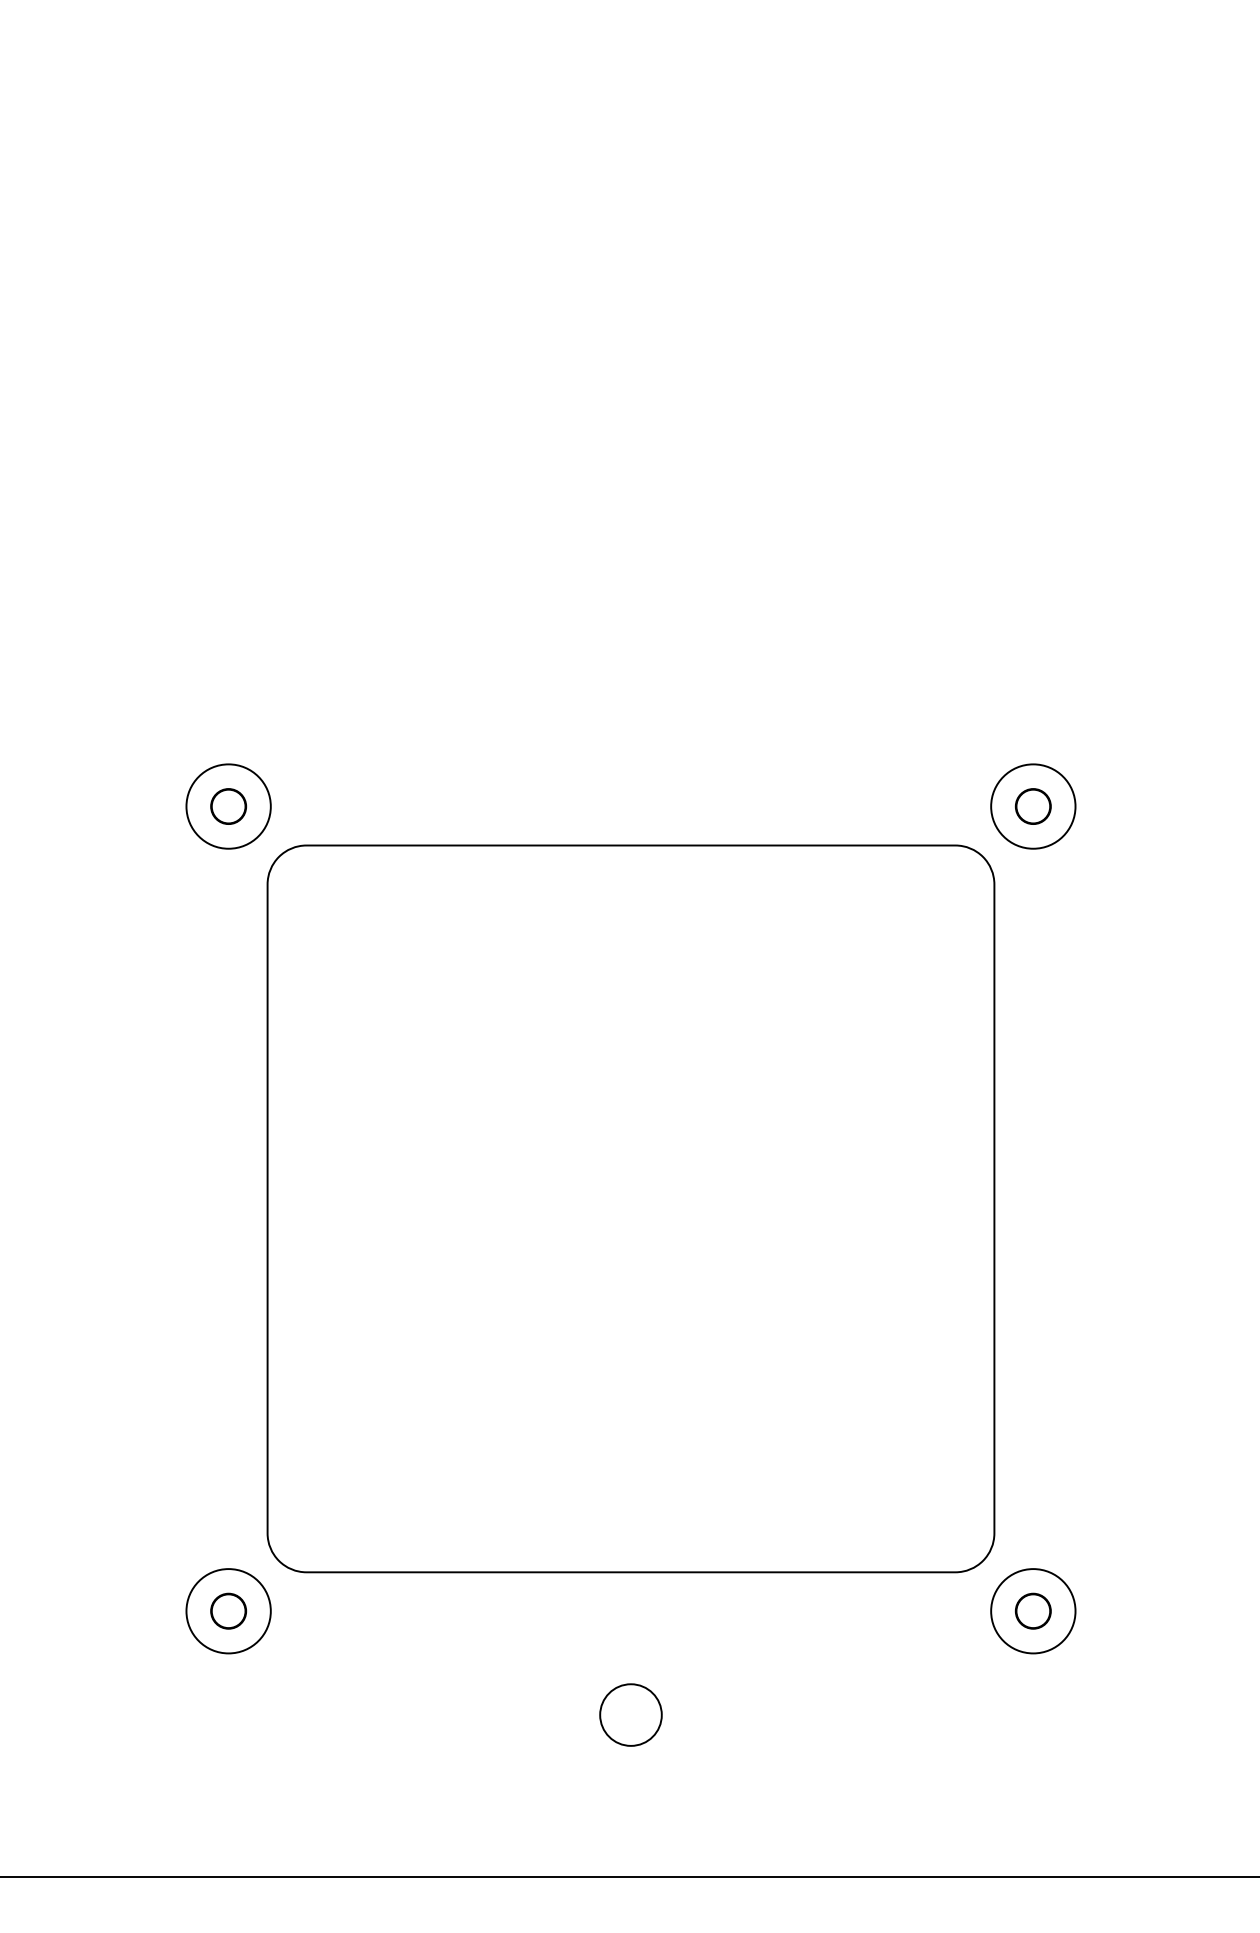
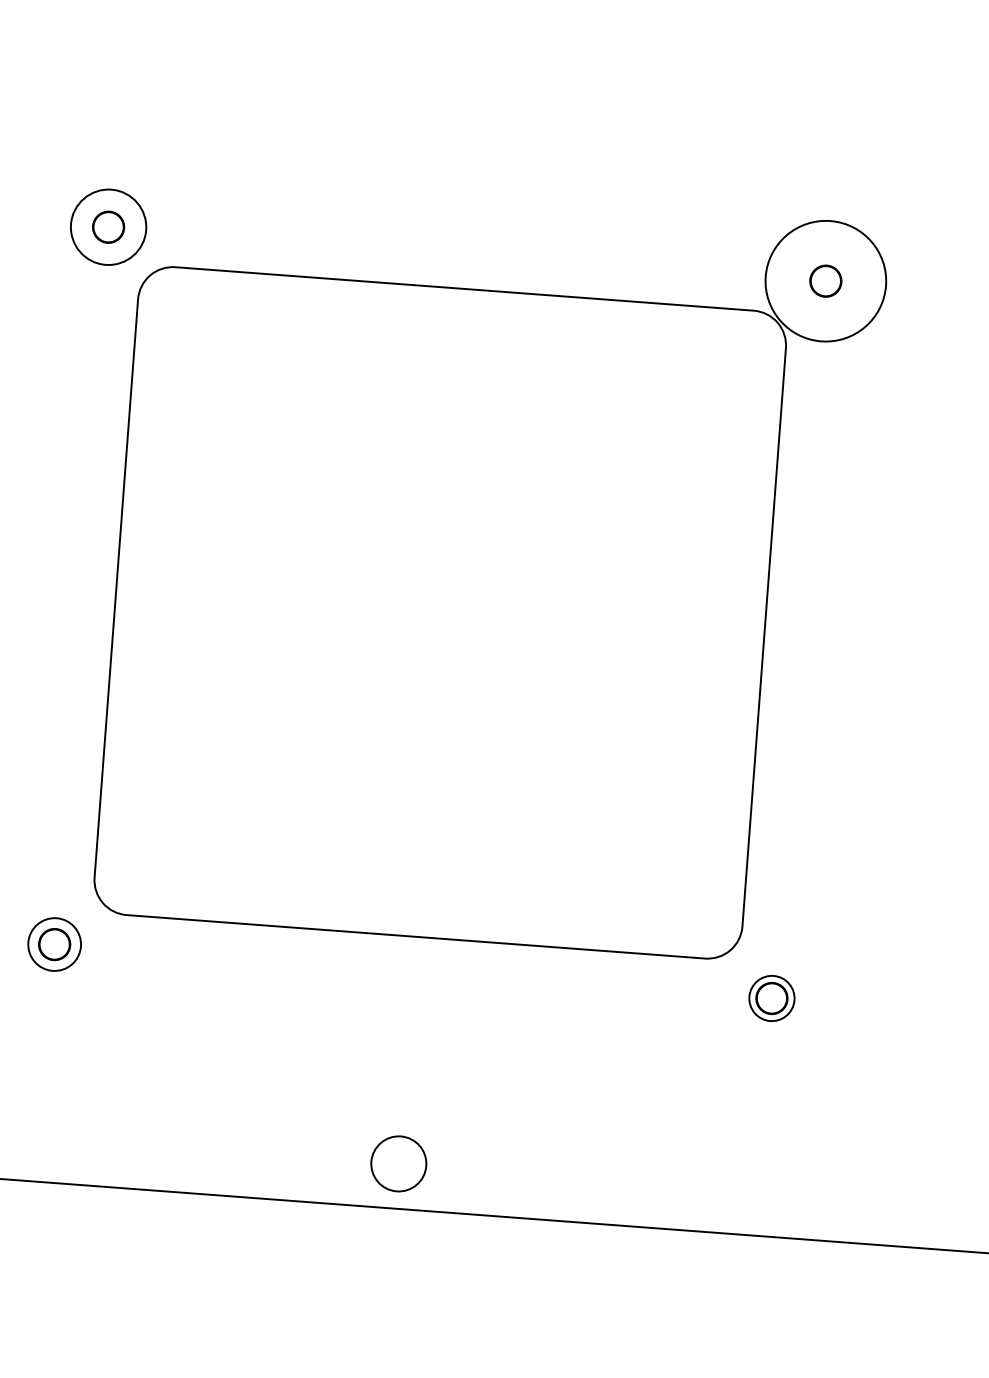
circle: (1033, 806) -> (826, 281), size x1.6
circle: (228, 1611) -> (54, 944), size x0.7
circle: (1033, 1611) -> (772, 998), size x0.6
circle: (630, 1714) -> (398, 1163), moved

